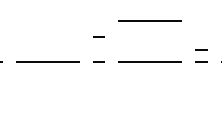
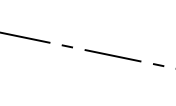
line: (149, 20) -> (119, 19), removed
line: (98, 36) -> (71, 24), removed
line: (201, 49) -> (160, 54), removed

